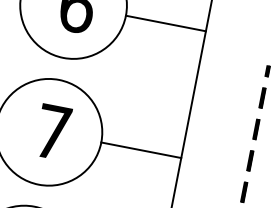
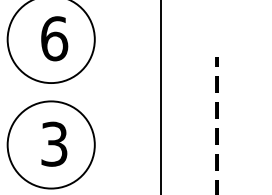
line: (165, 23) -> (127, 39), removed
text: (53, 131) -> (54, 143), 7 -> 3
line: (140, 149) -> (127, 144), removed

